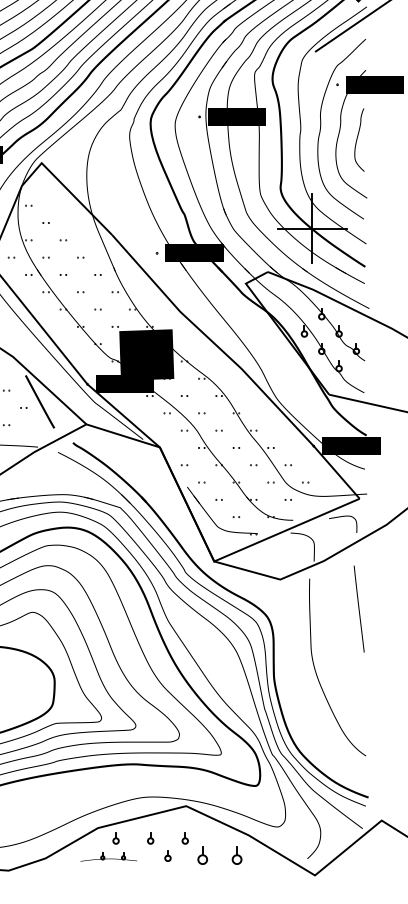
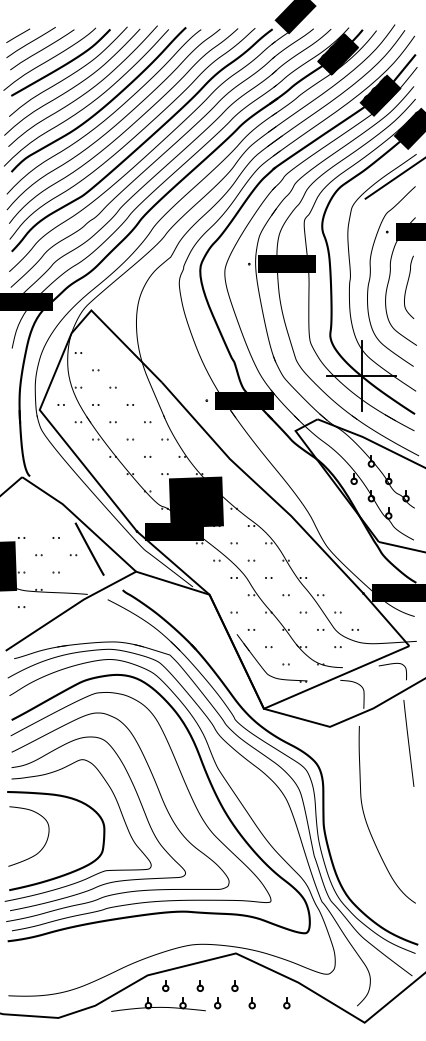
line: (358, 609) -> (408, 743), moved
part: (201, 856) -> (251, 1003), size x0.62
part: (236, 856) -> (286, 1003), size x0.62
part: (108, 857) -> (158, 1004), size x1.67

